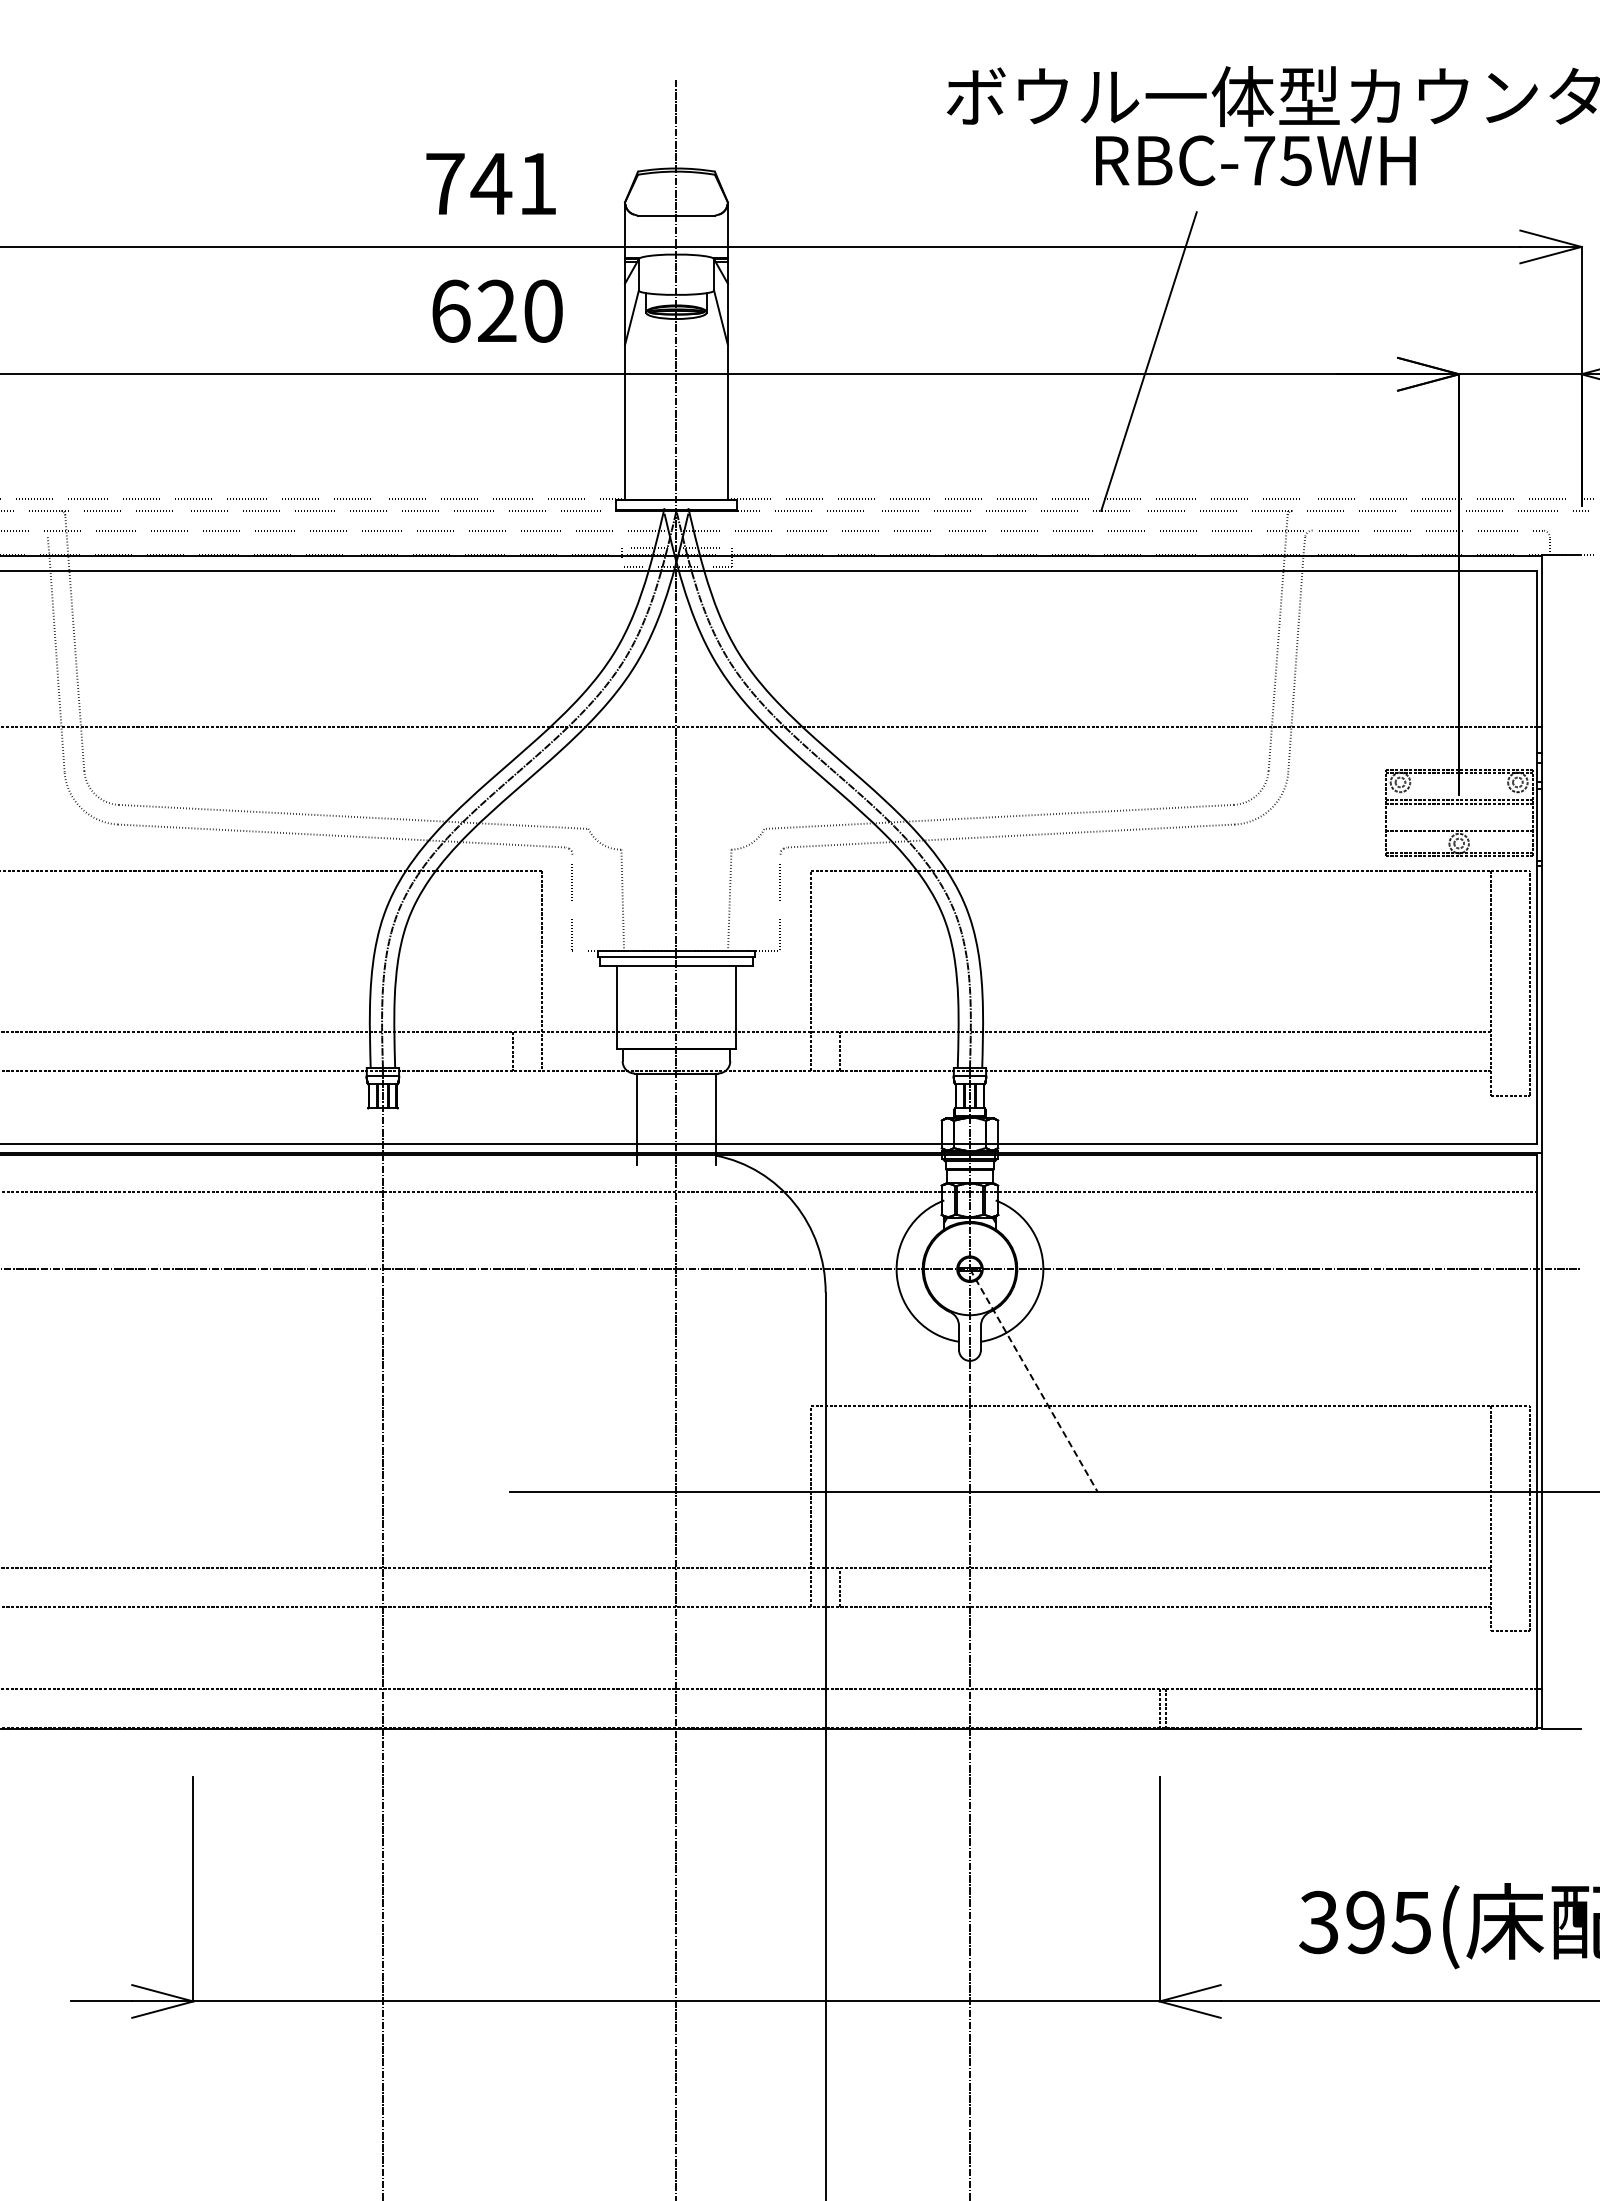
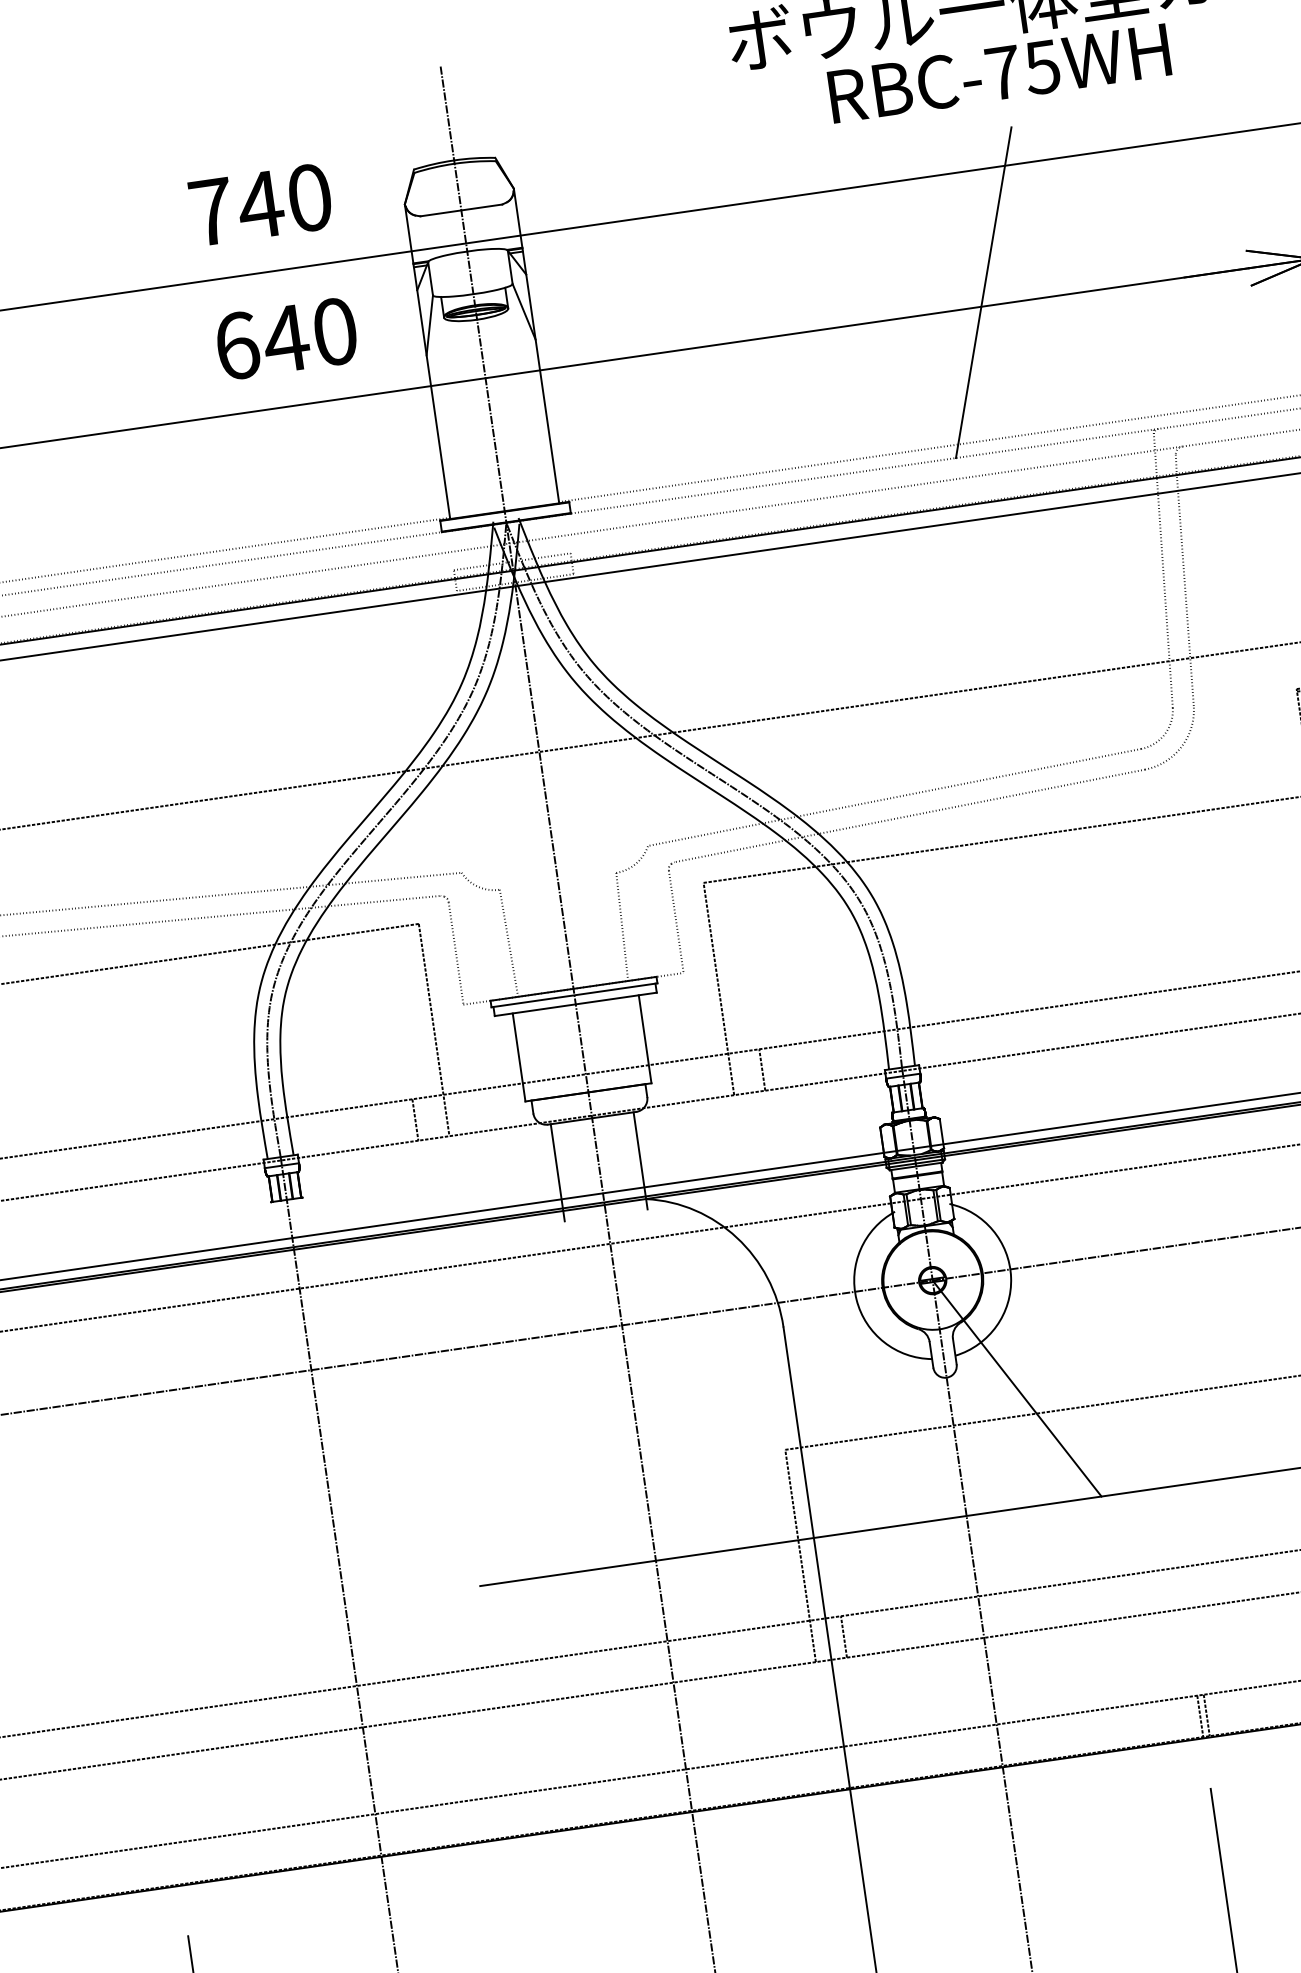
text: (1255, 160) -> (999, 73), moved
text: (538, 183) -> (310, 197), 741 -> 740
text: (496, 310) -> (285, 338), 620 -> 640
line: (1033, 1380) -> (1016, 1388), dashed -> solid

